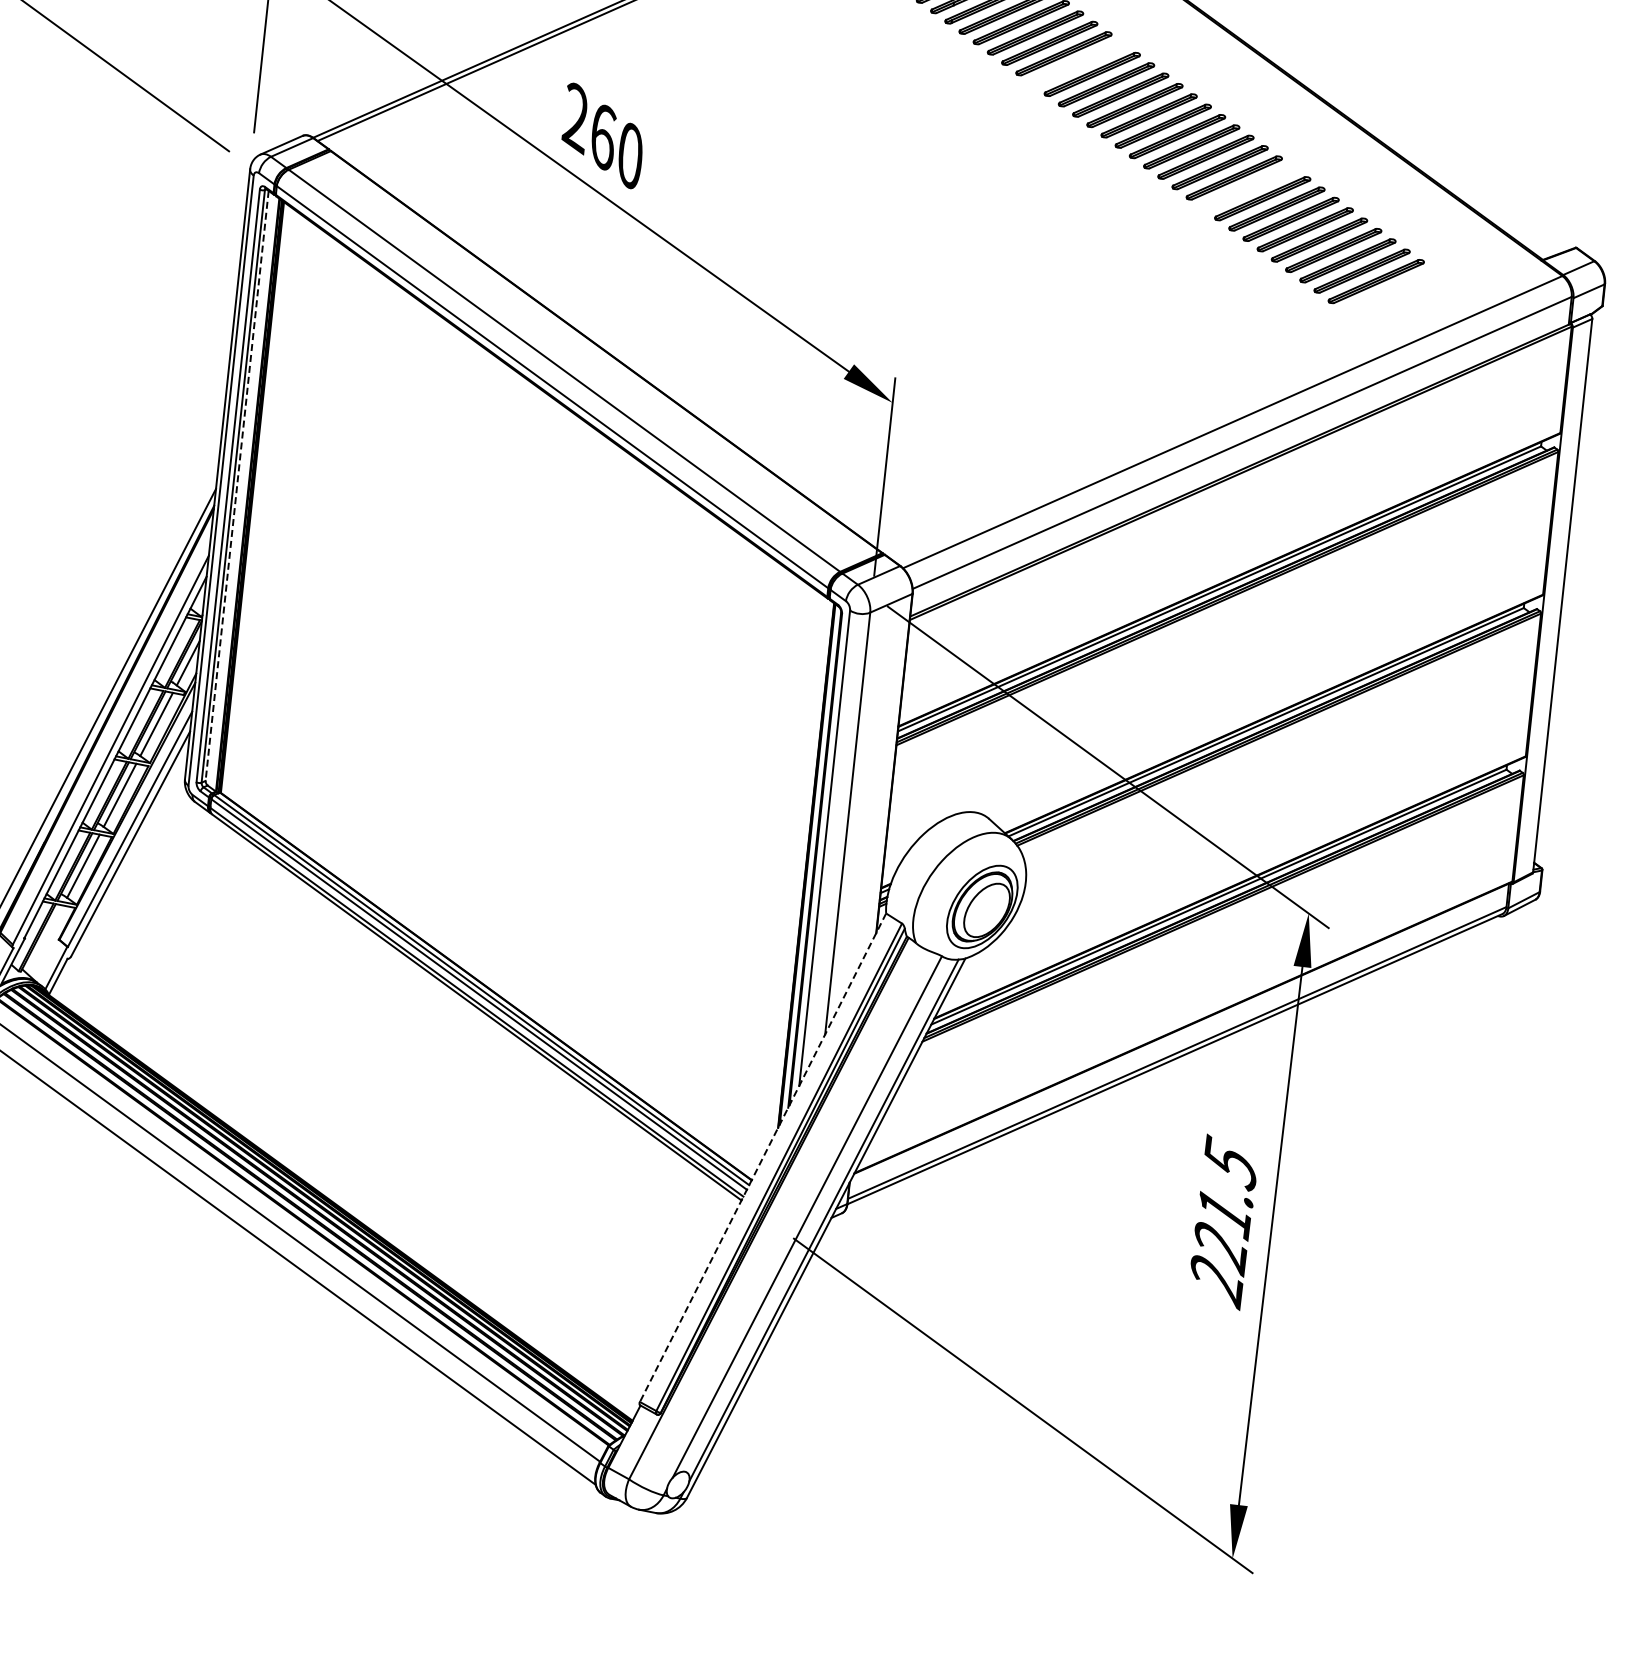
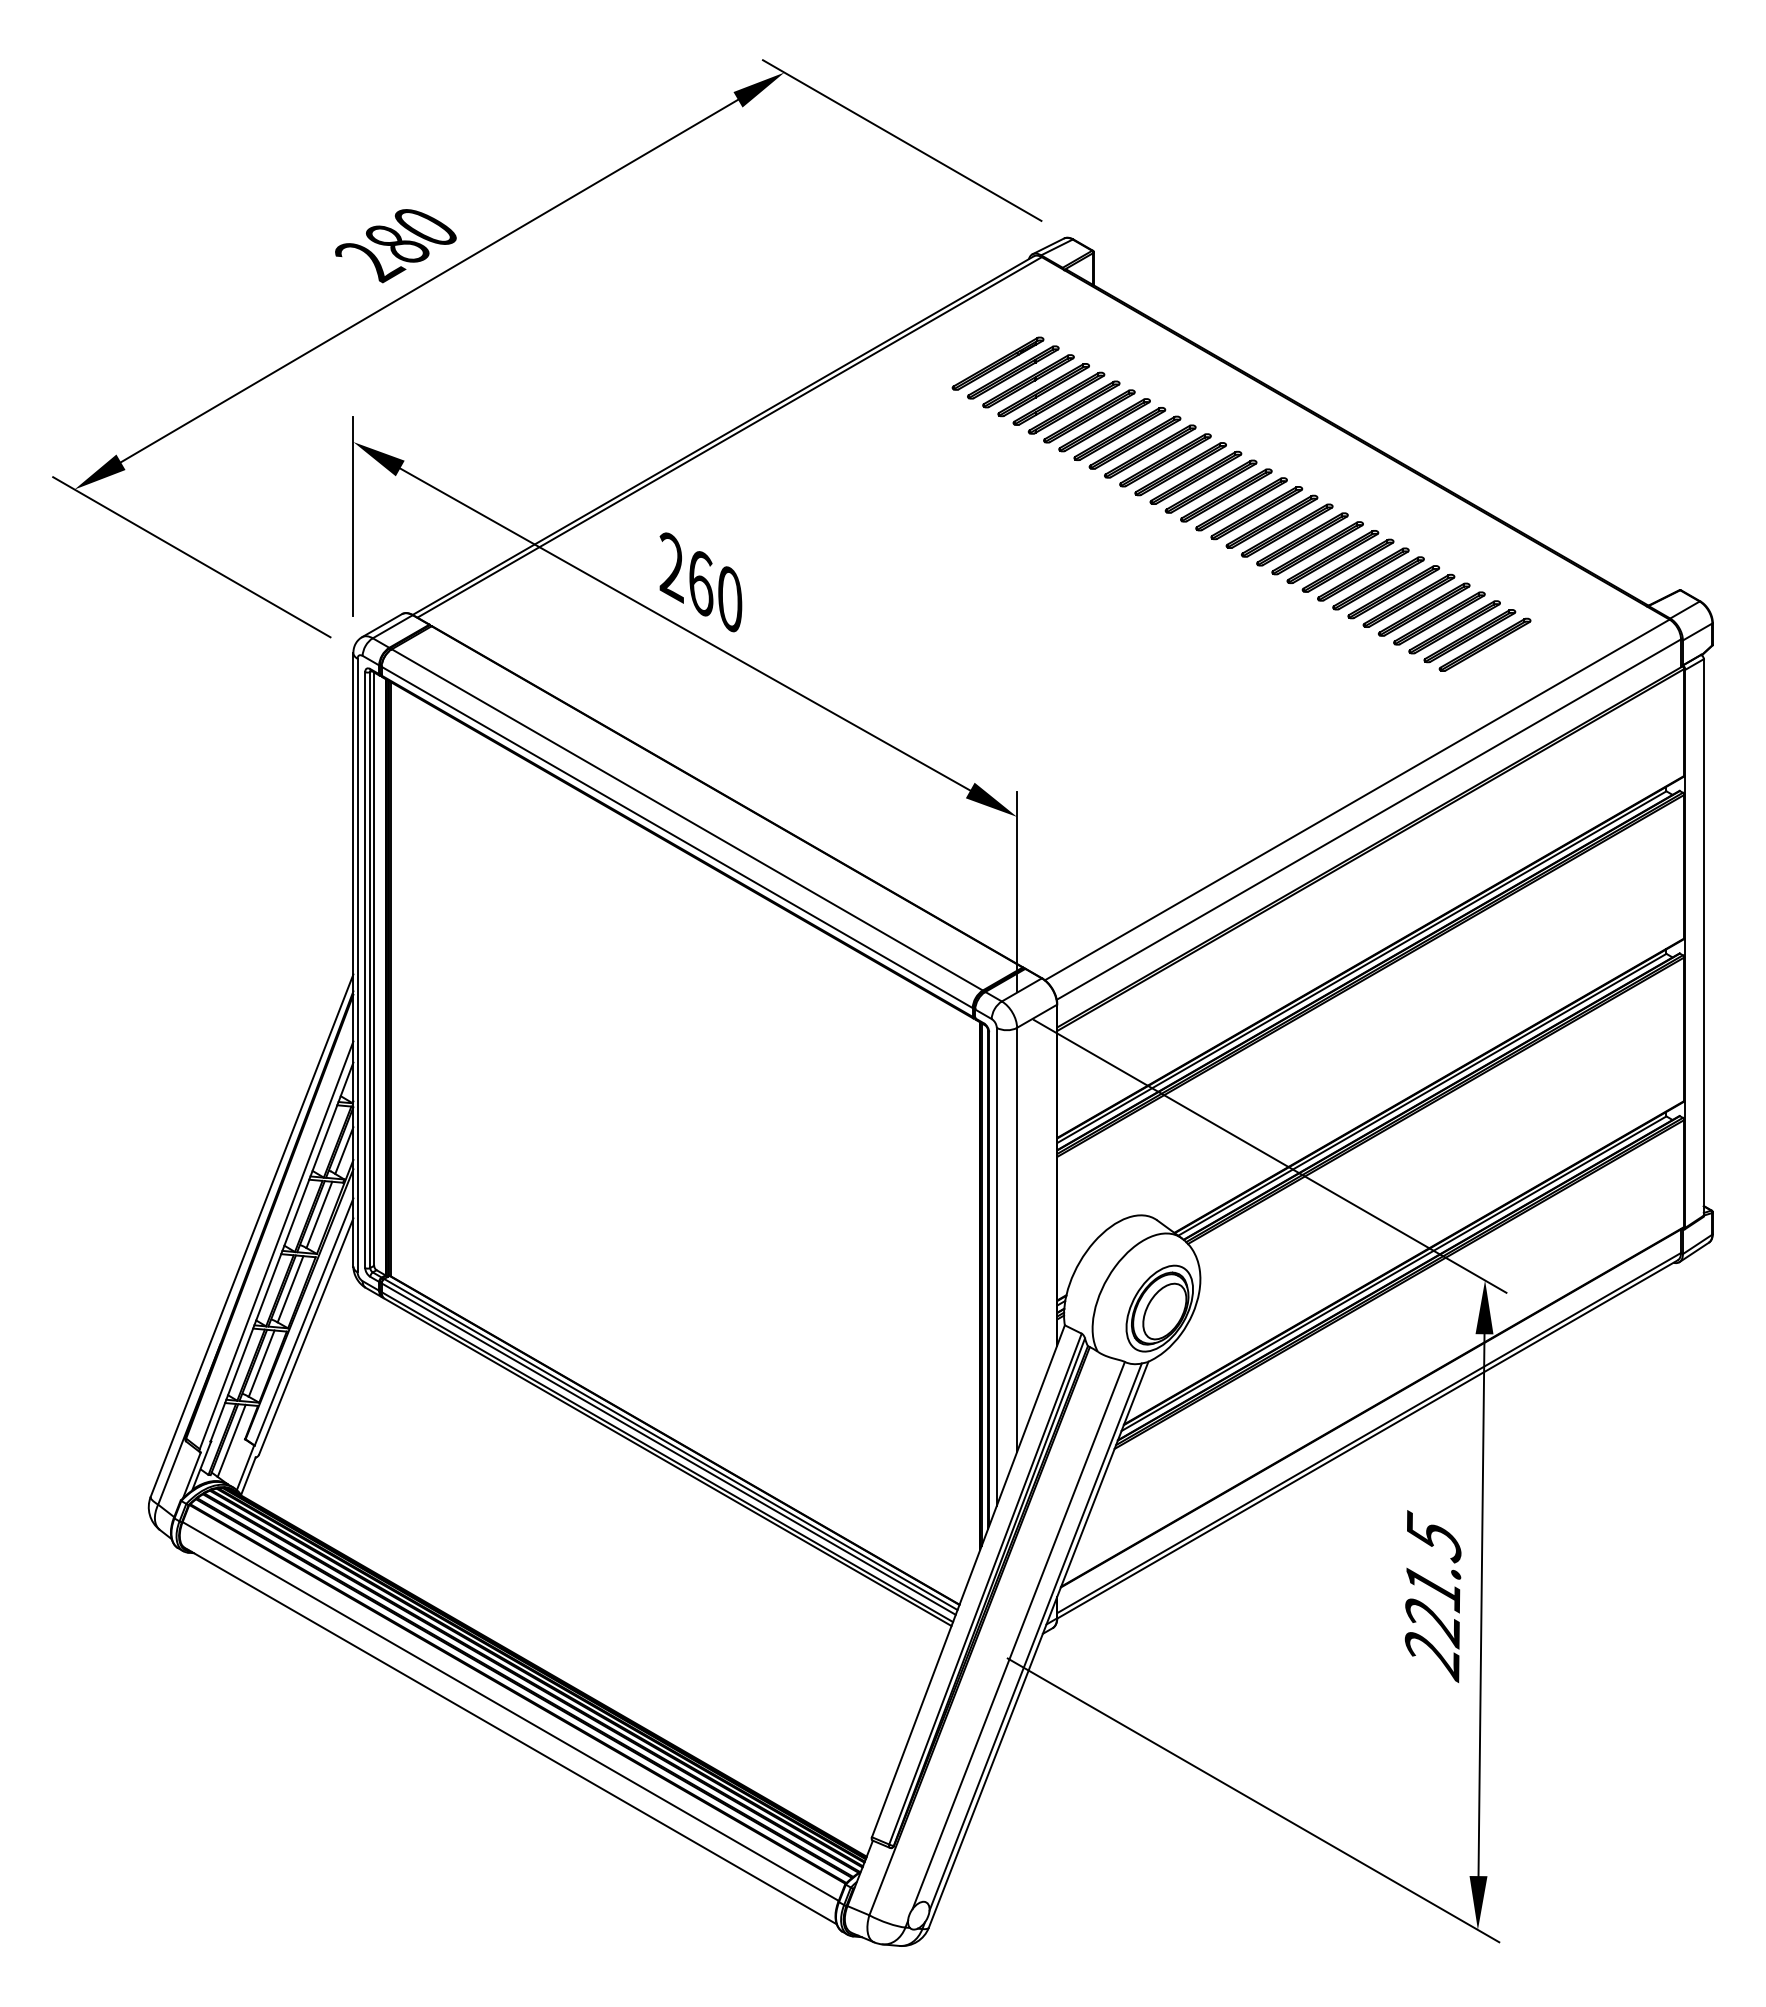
part: (1078, 64) -> (1165, 460), added
part: (1247, 188) -> (1347, 565), added
line: (237, 486) -> (374, 969), dashed -> solid
line: (45, 939) -> (231, 1440), added
line: (763, 1157) -> (968, 1581), dashed -> solid

